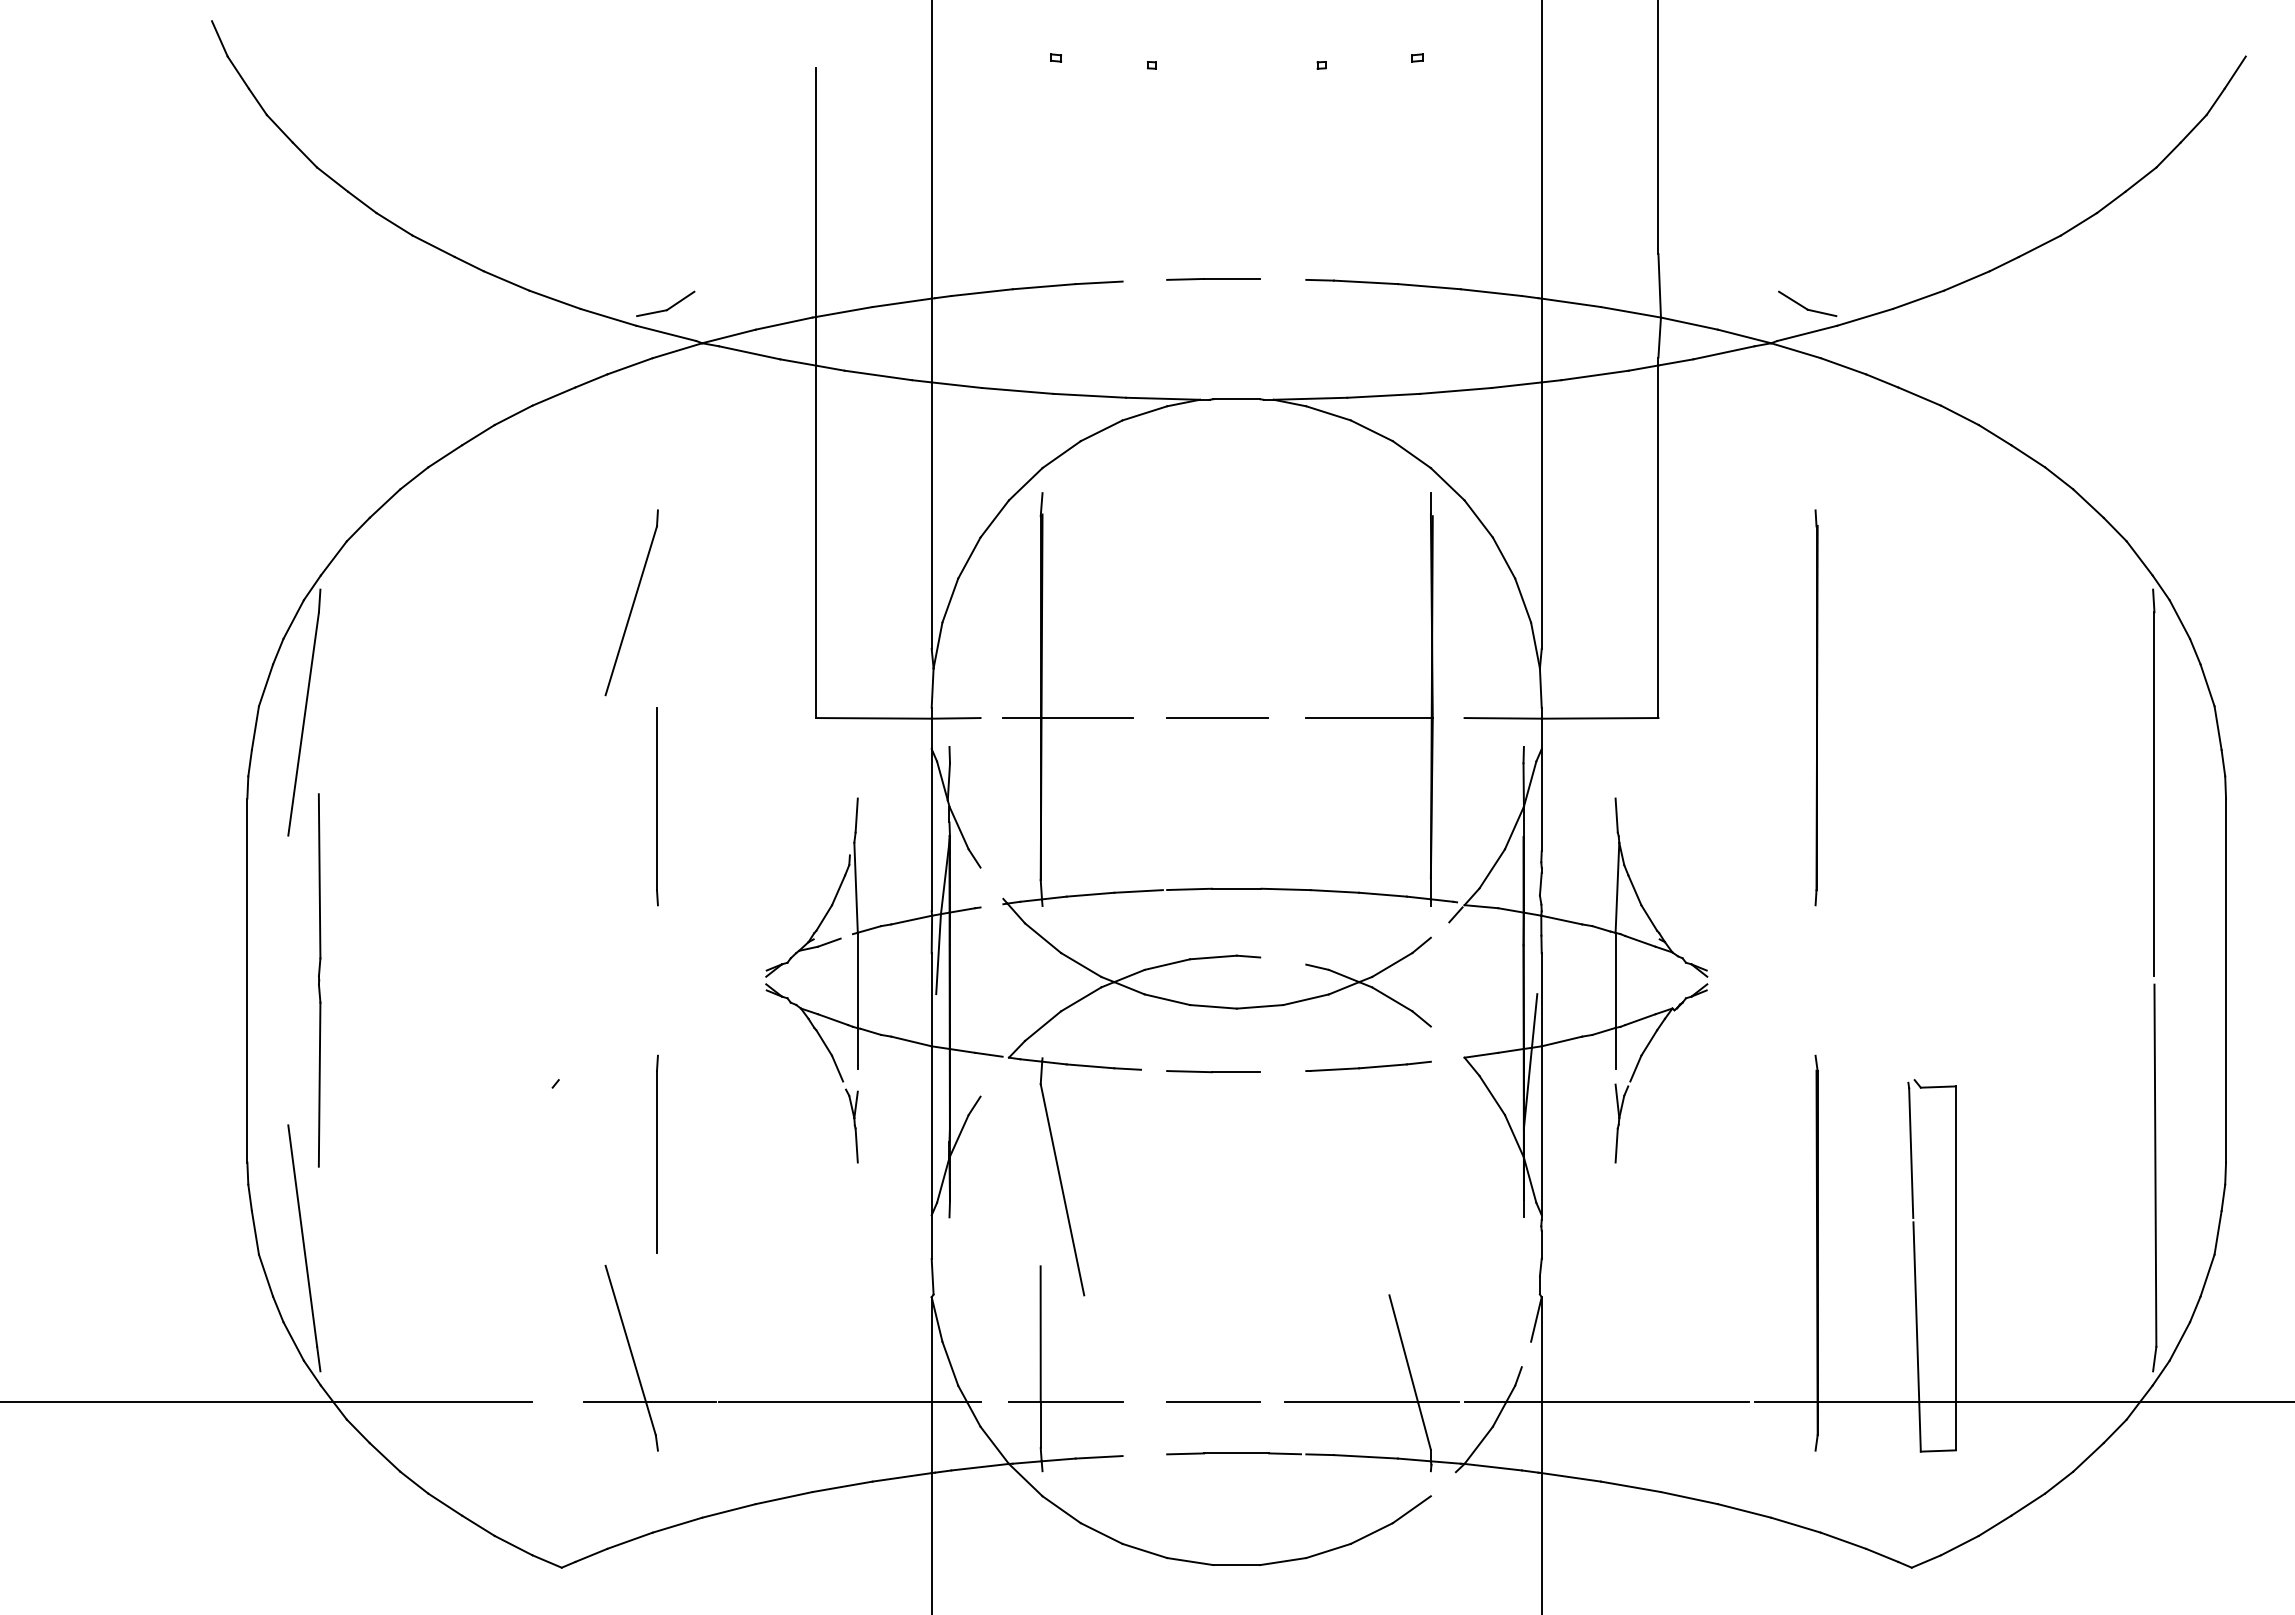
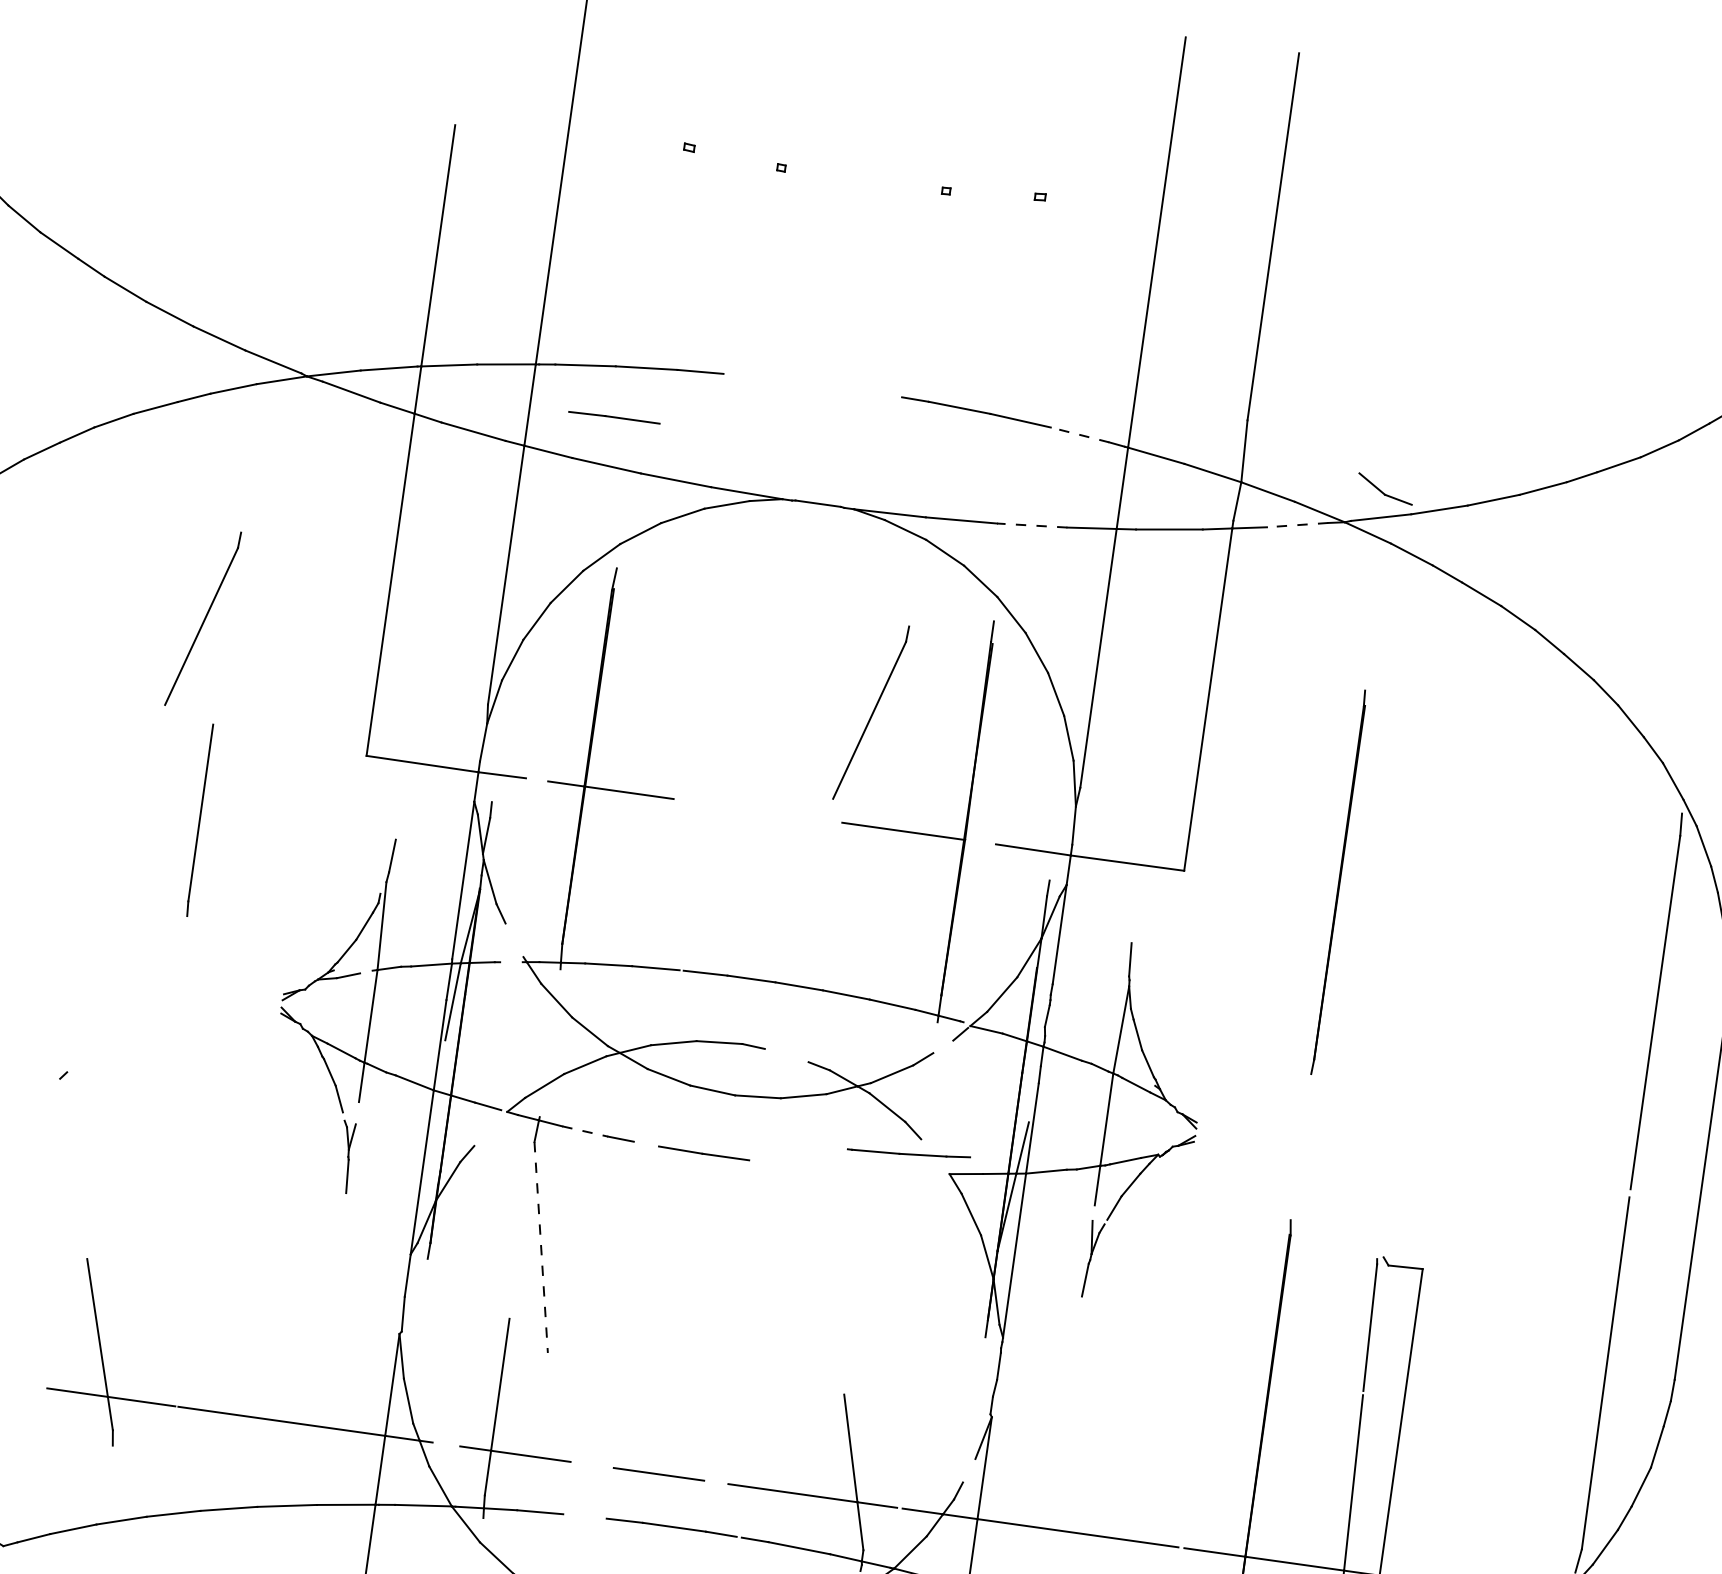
line: (1213, 279) -> (614, 417), moved
line: (1491, 292) -> (1080, 434), solid -> dashed
part: (665, 303) -> (276, 332), removed
line: (1723, 352) -> (1297, 524), solid -> dashed
line: (1455, 390) -> (1031, 525), solid -> dashed
part: (1319, 602) -> (870, 712), added
line: (1217, 718) -> (756, 811), removed
part: (1368, 1065) -> (909, 1152), moved
line: (1090, 1066) -> (585, 1131), solid -> dashed
line: (657, 1153) -> (152, 1157), removed
line: (1062, 1189) -> (541, 1247), solid -> dashed

